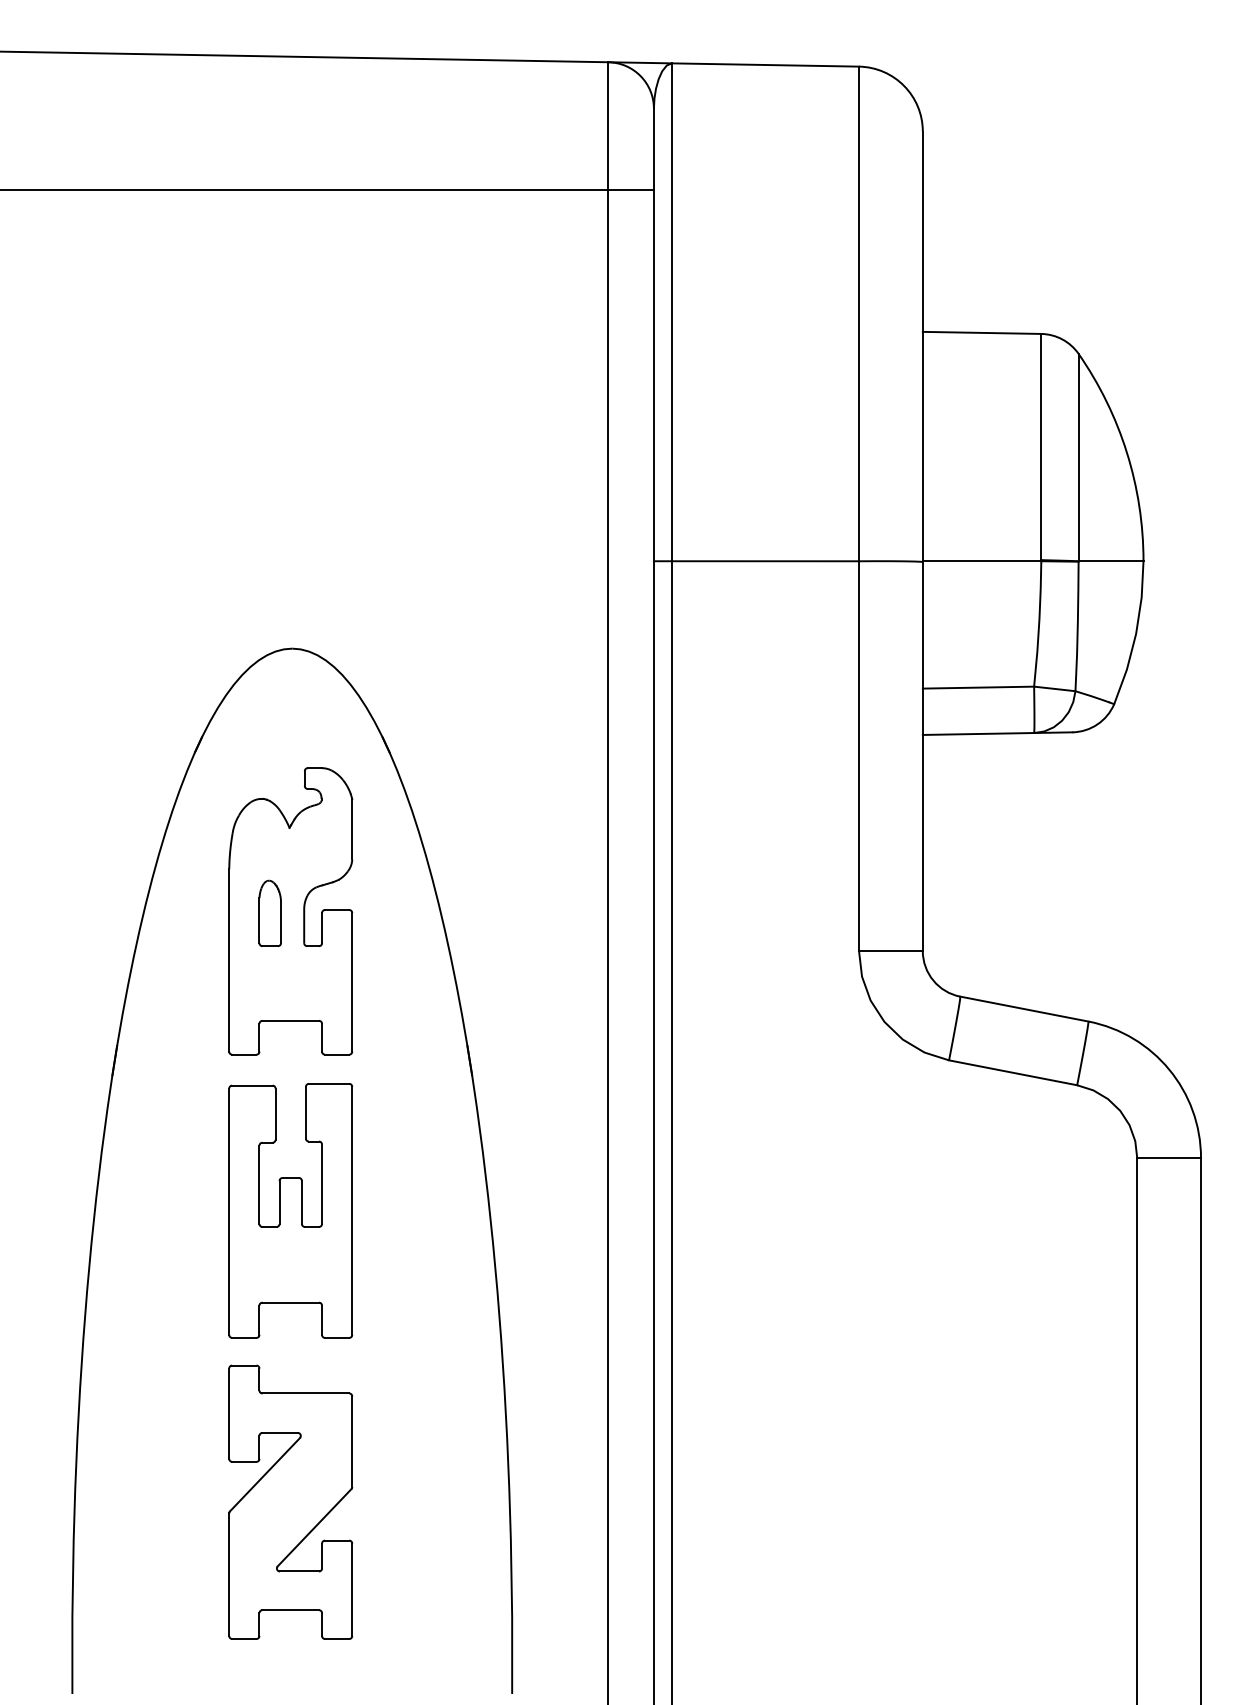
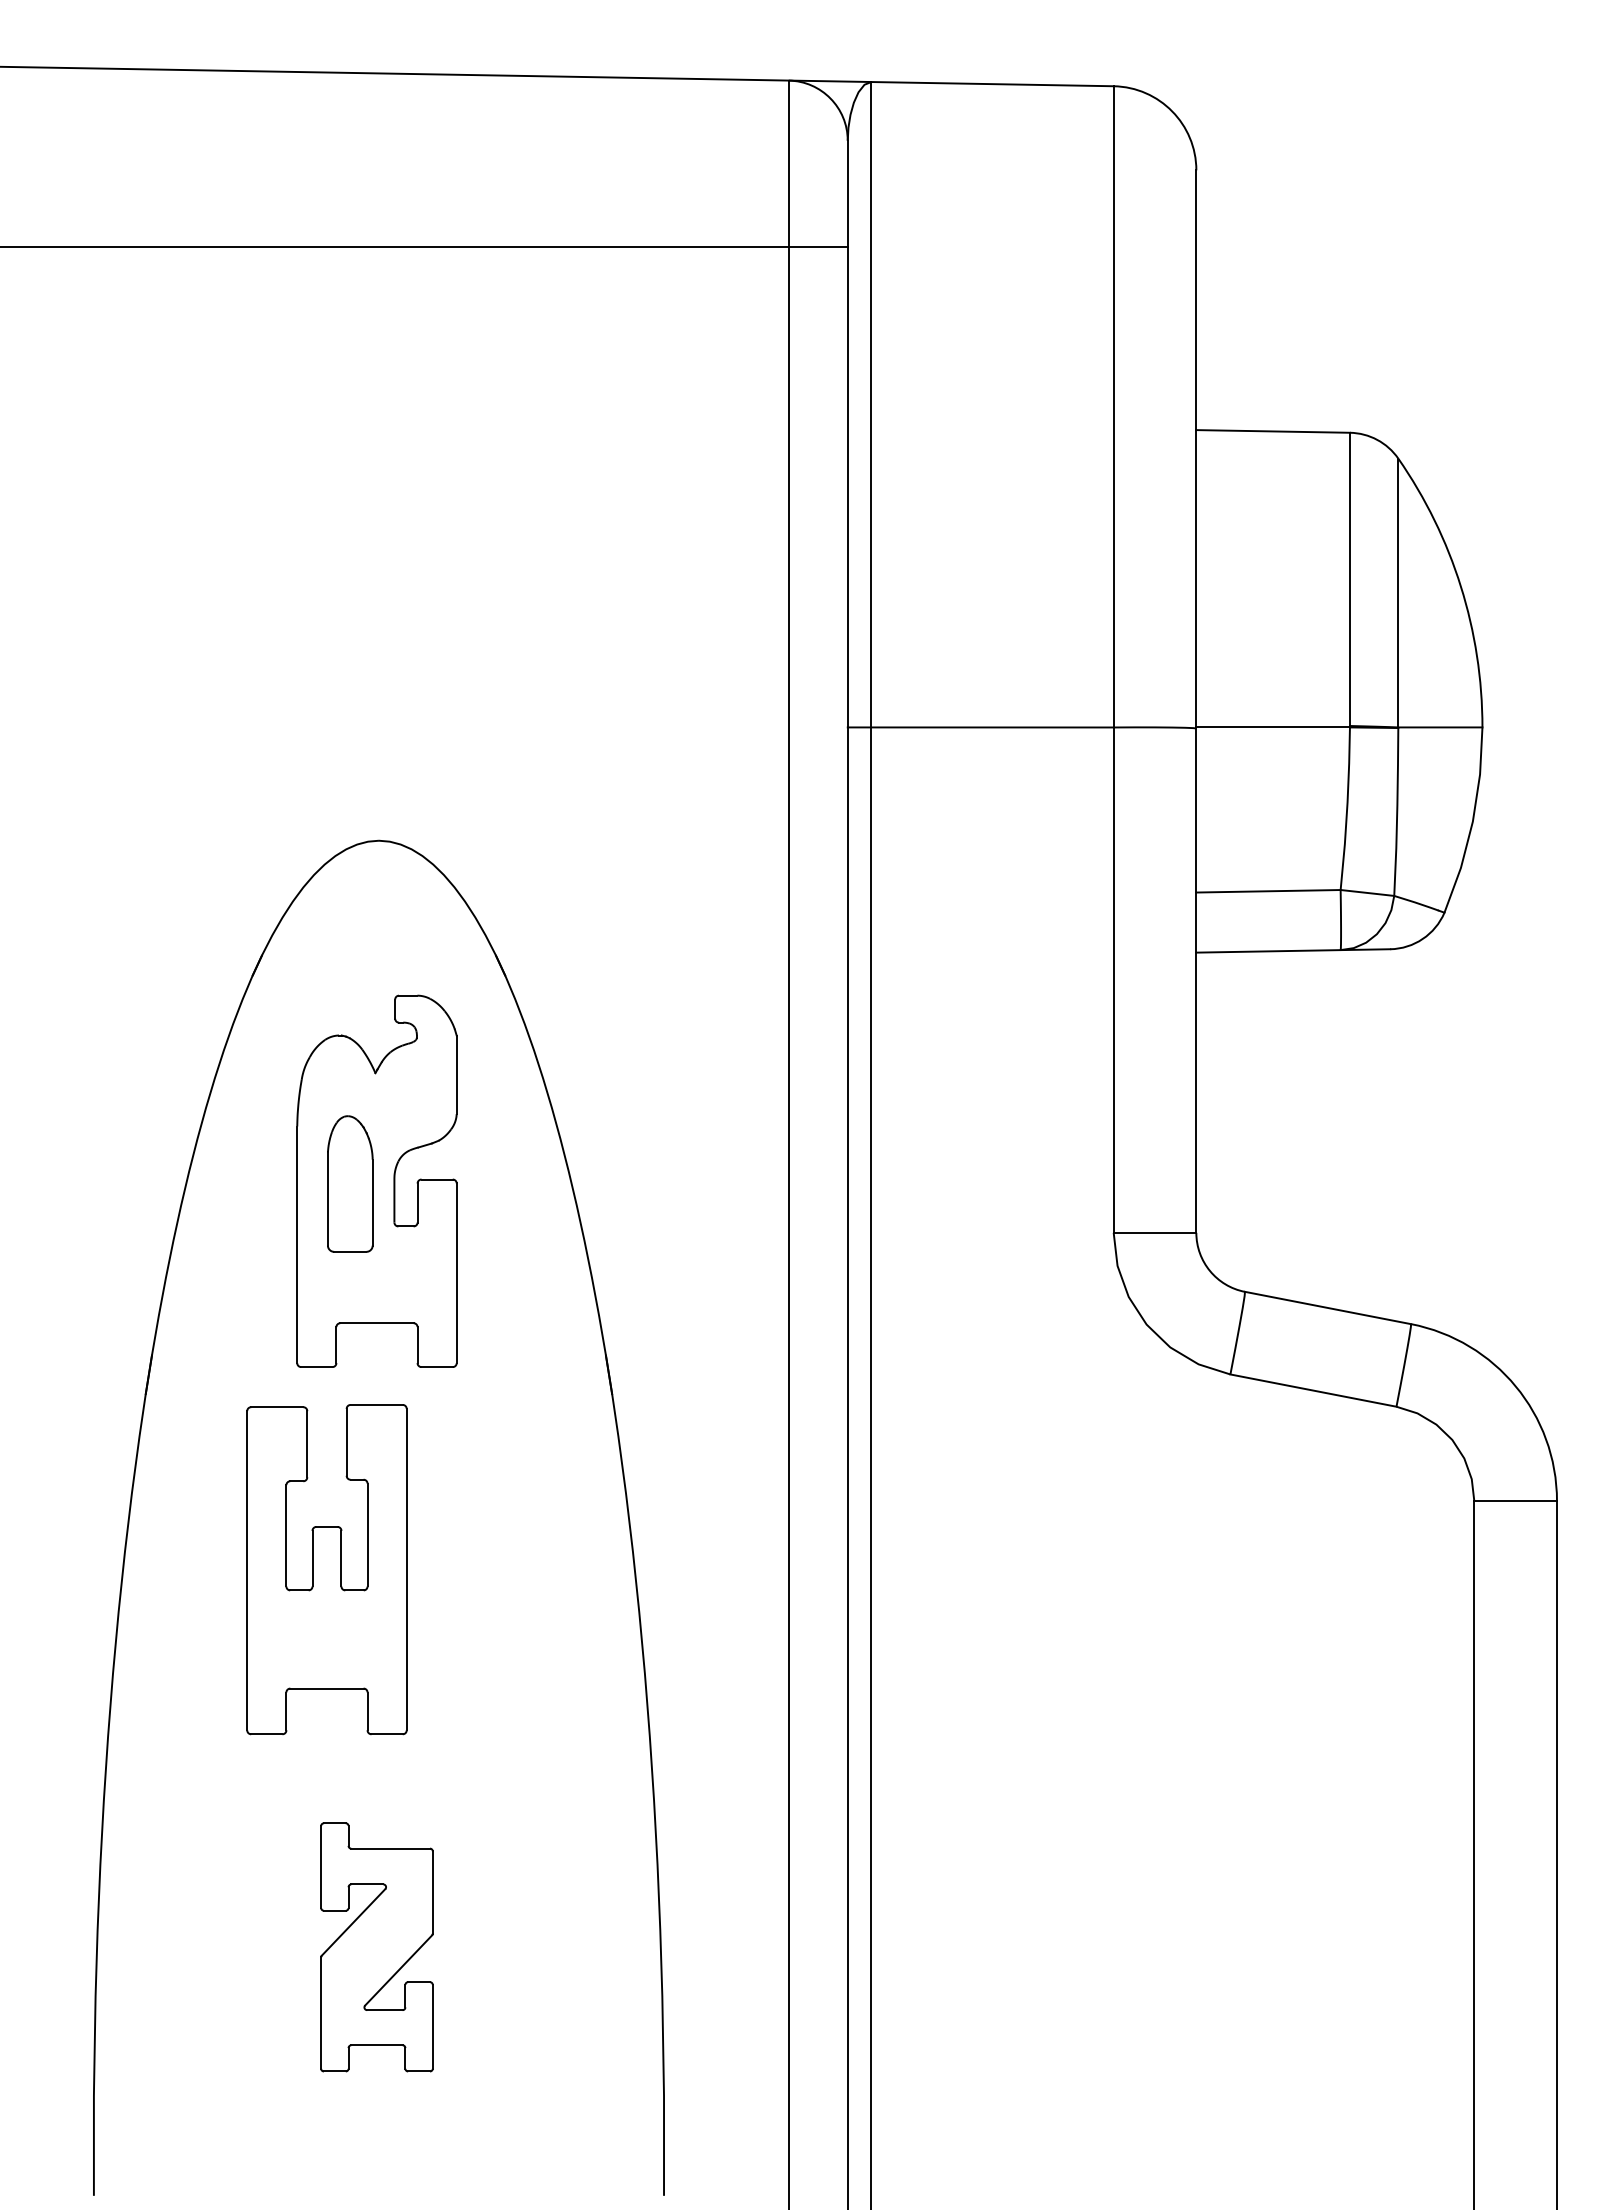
part: (270, 913) -> (350, 1183), size x1.6
part: (290, 1210) -> (326, 1569), moved
part: (290, 1502) -> (376, 1947), size x0.7

